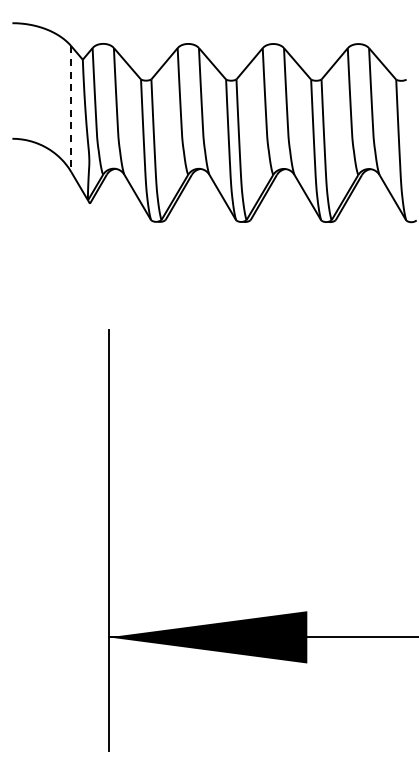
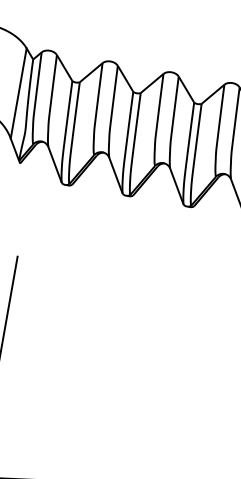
line: (71, 109) -> (18, 93), dashed -> solid

